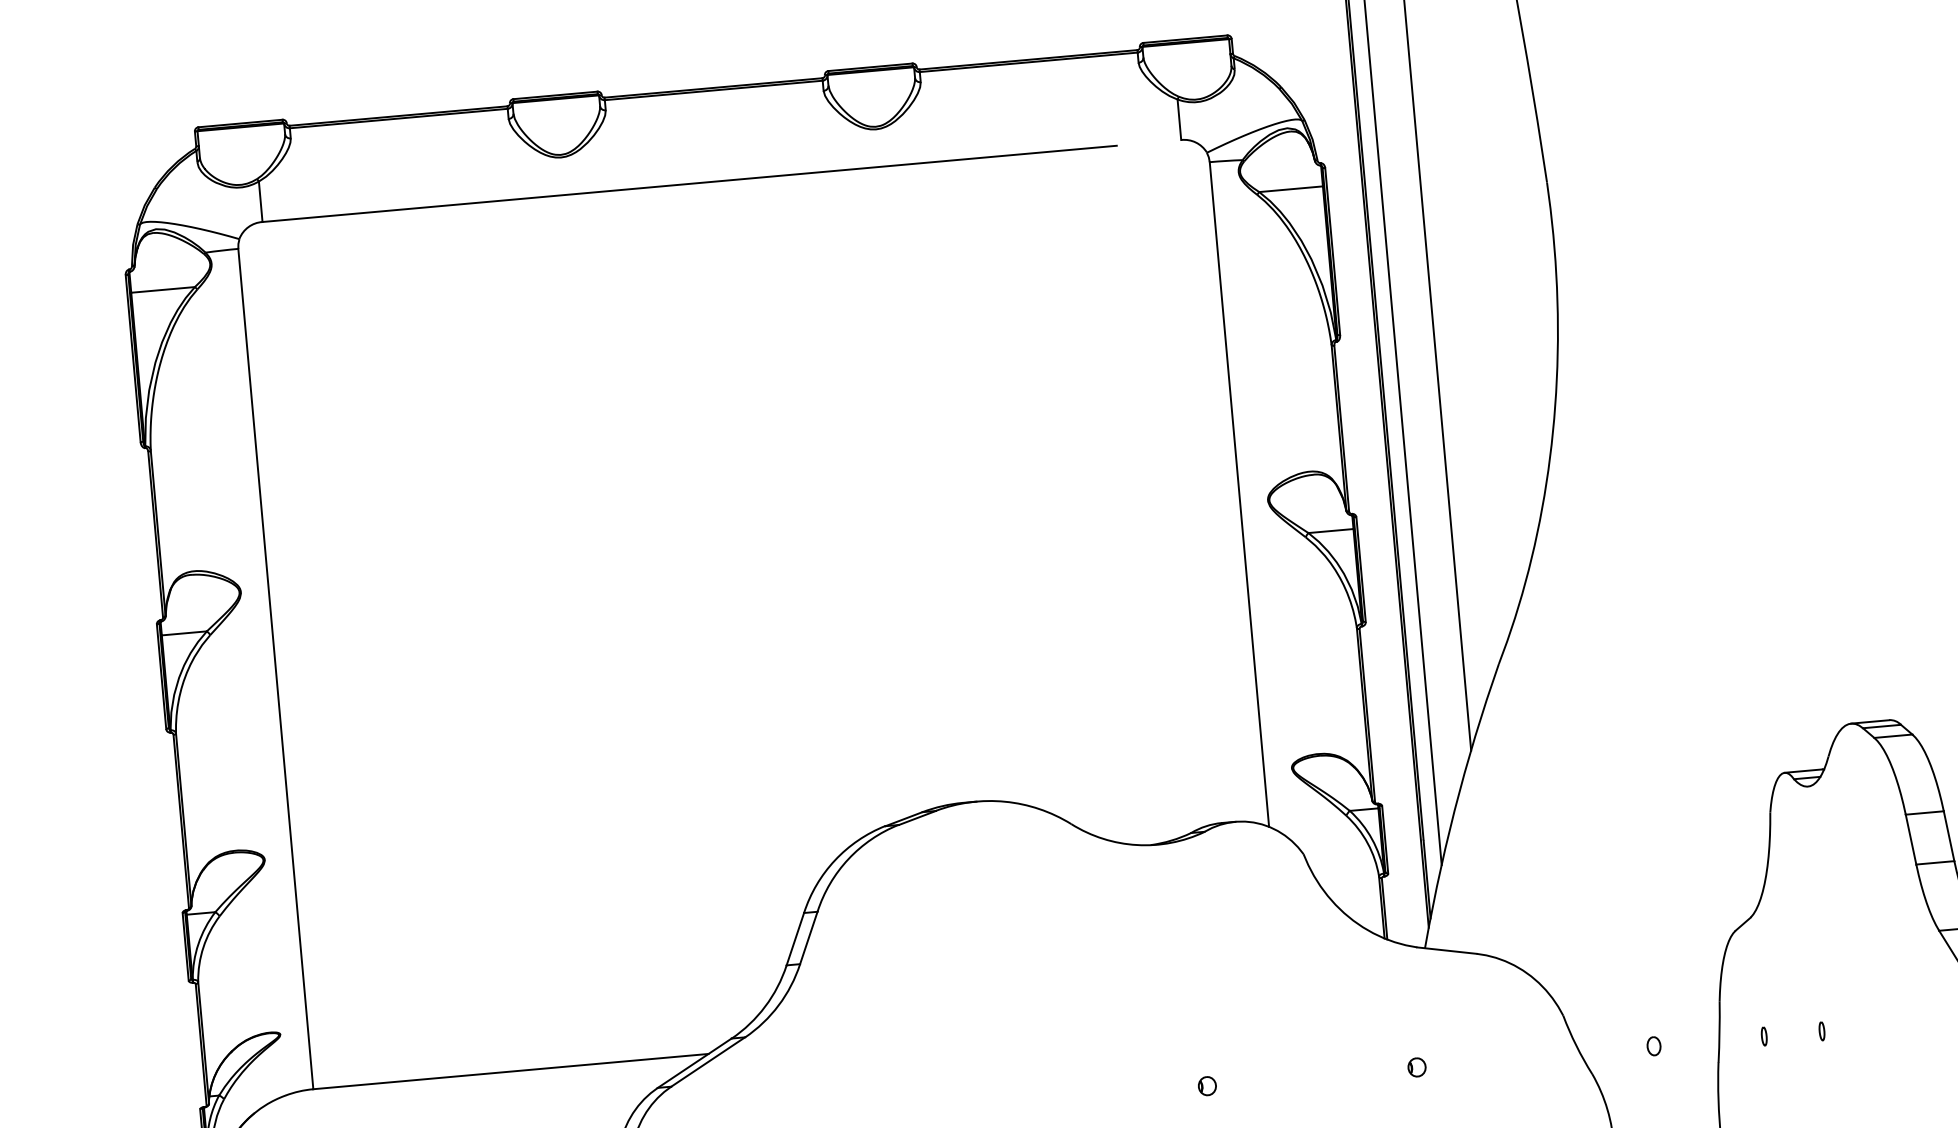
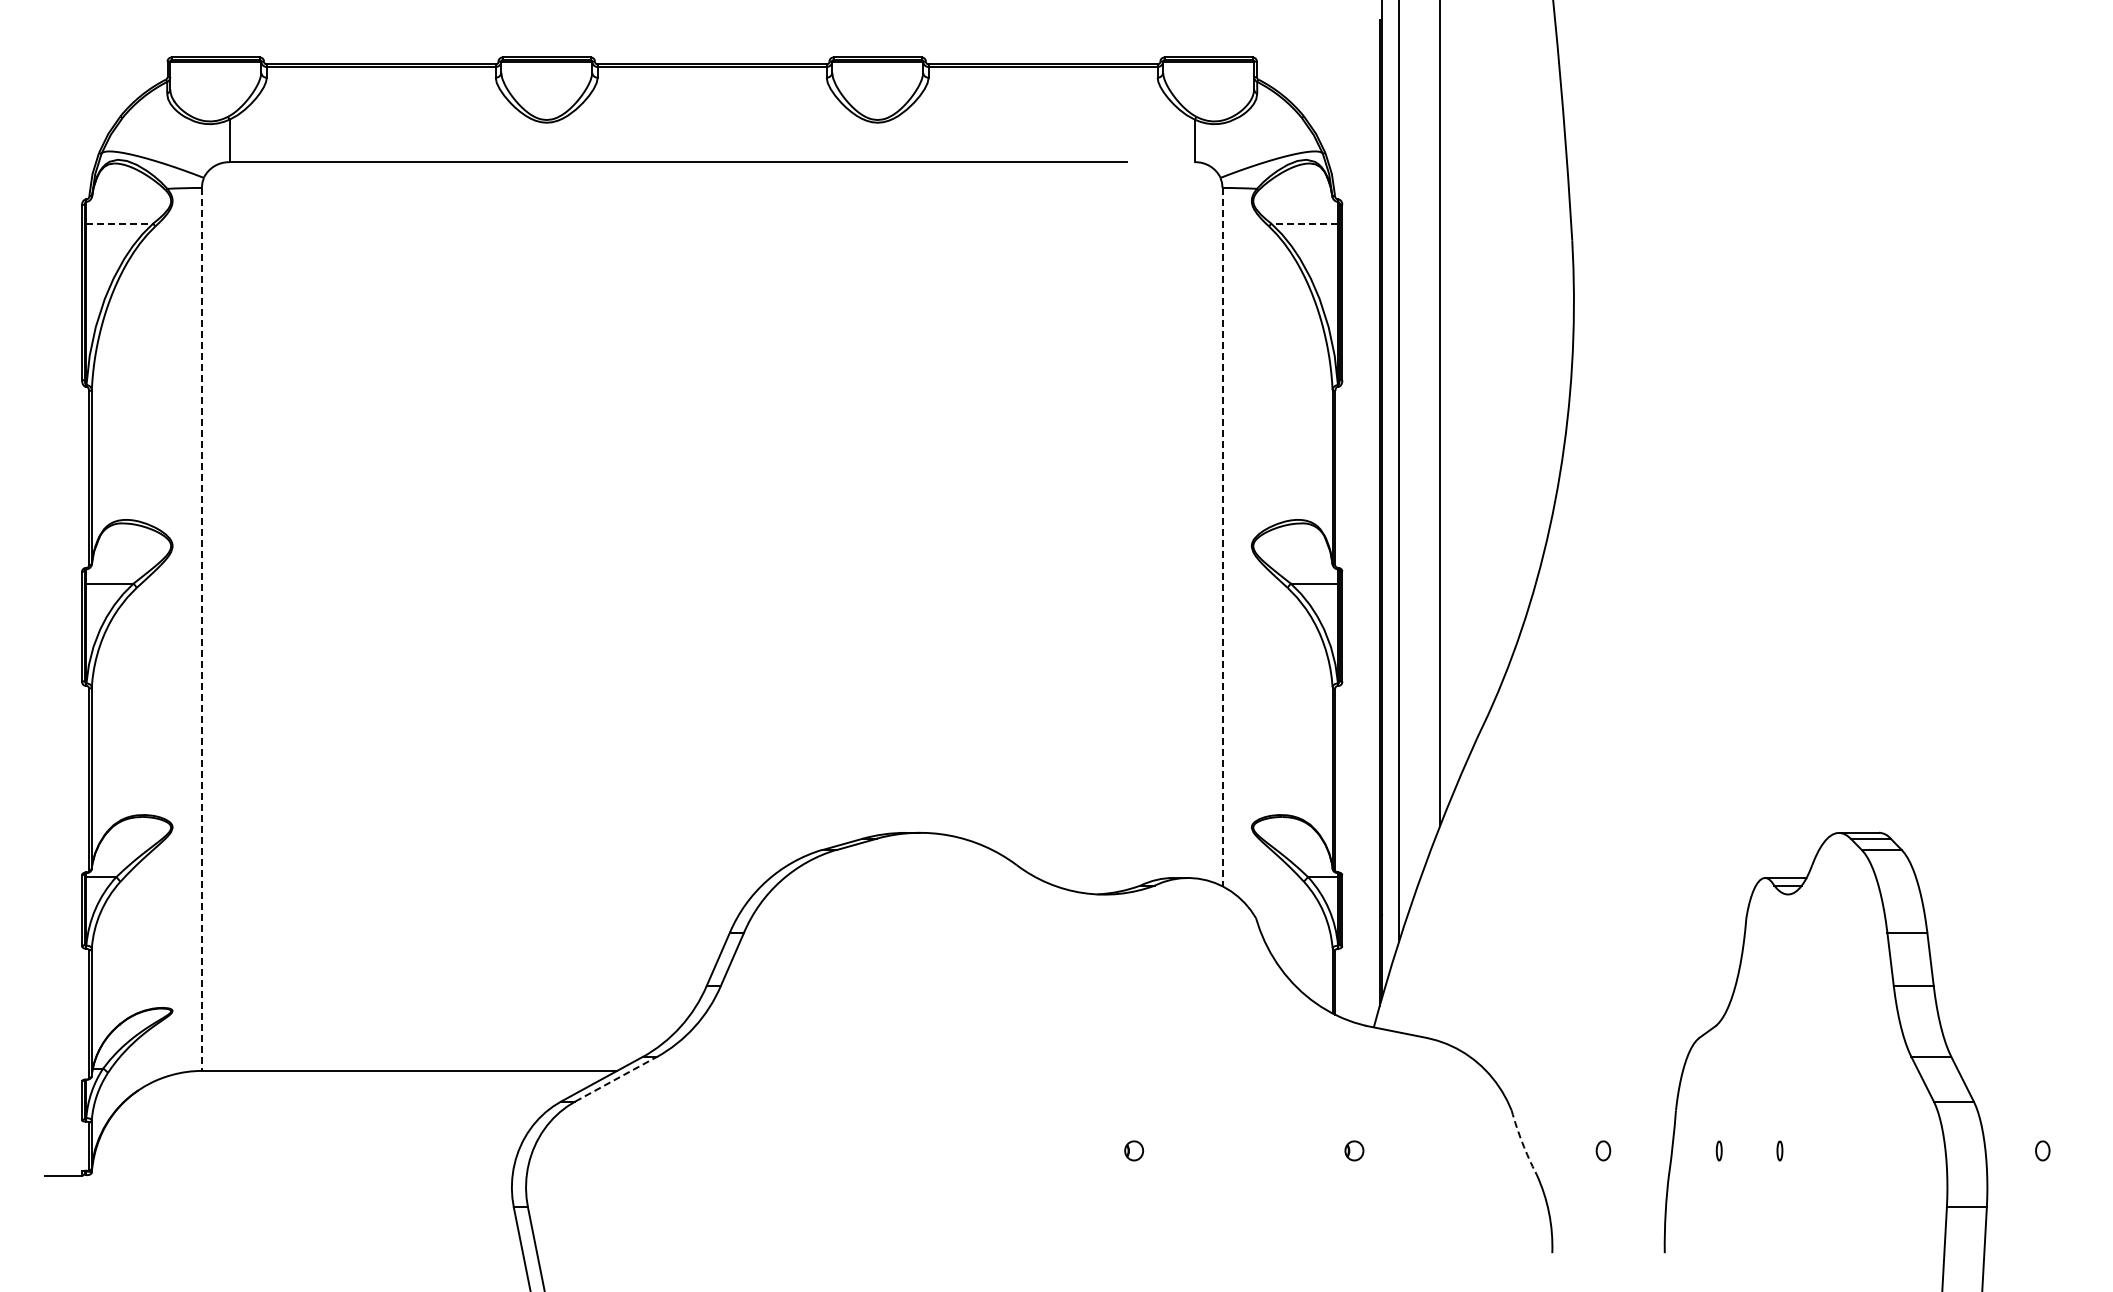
line: (1290, 189) -> (1304, 223), solid -> dashed
line: (163, 289) -> (120, 223), solid -> dashed
line: (1239, 494) -> (1222, 537), solid -> dashed
line: (275, 669) -> (201, 629), solid -> dashed
arc: (1576, 1046) -> (1522, 1143), solid -> dashed
line: (708, 1062) -> (616, 1079), solid -> dashed

